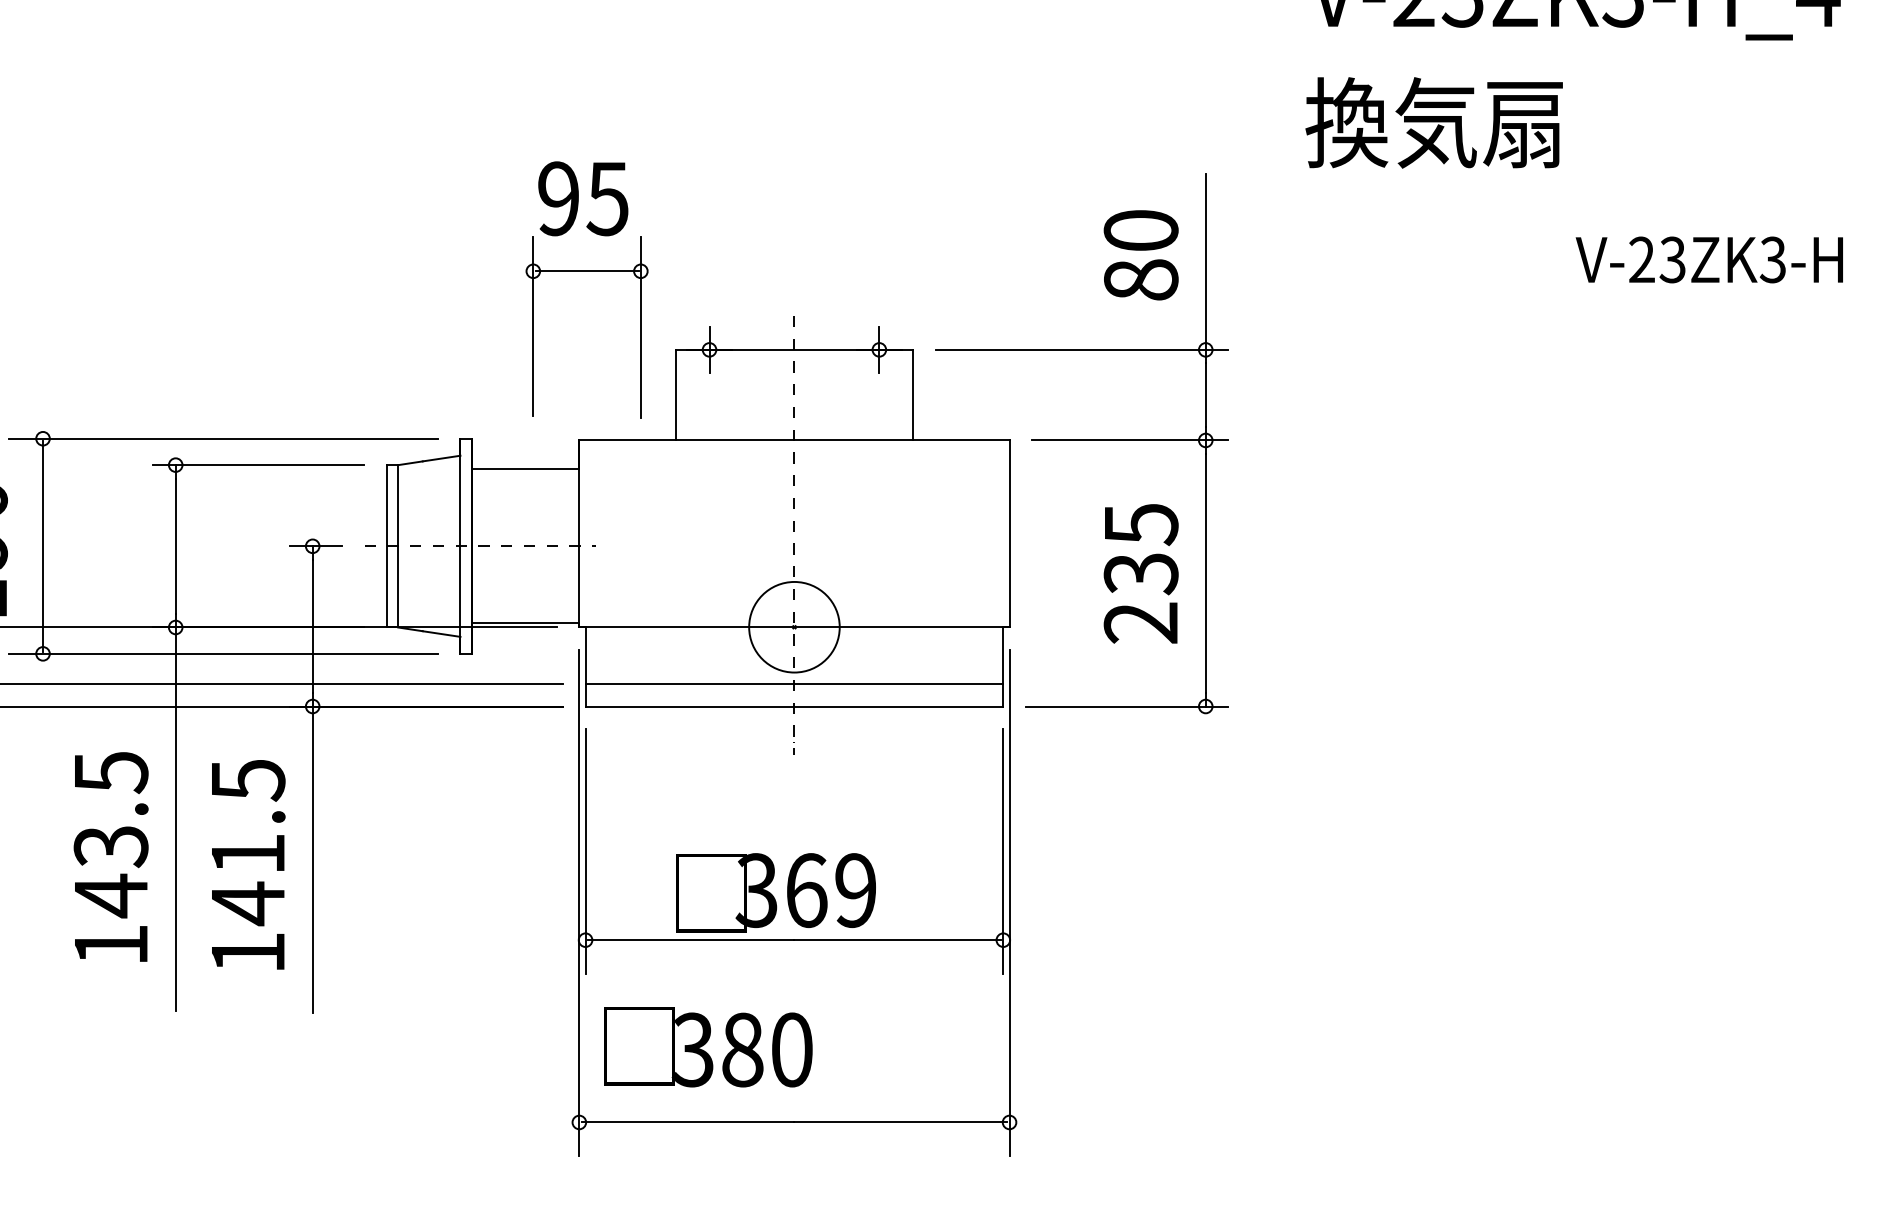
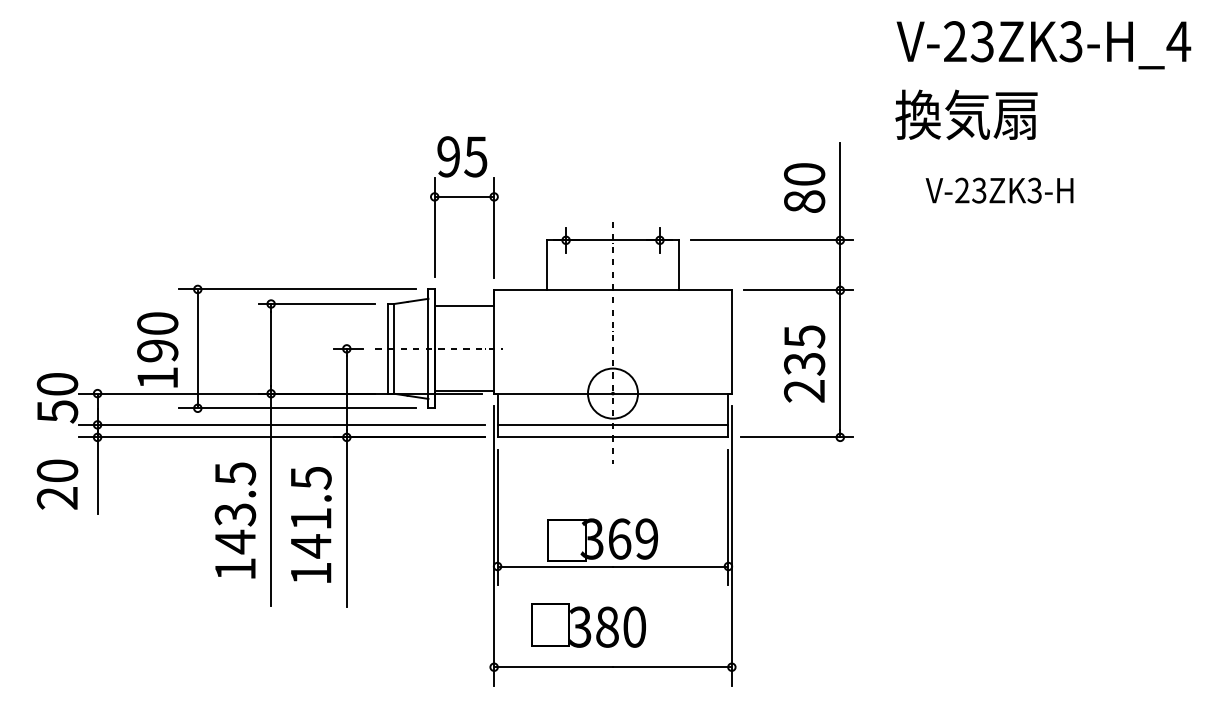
text: (1709, 259) -> (999, 190), moved
part: (587, 272) -> (464, 197), moved
text: (708, 1046) -> (588, 625), moved

